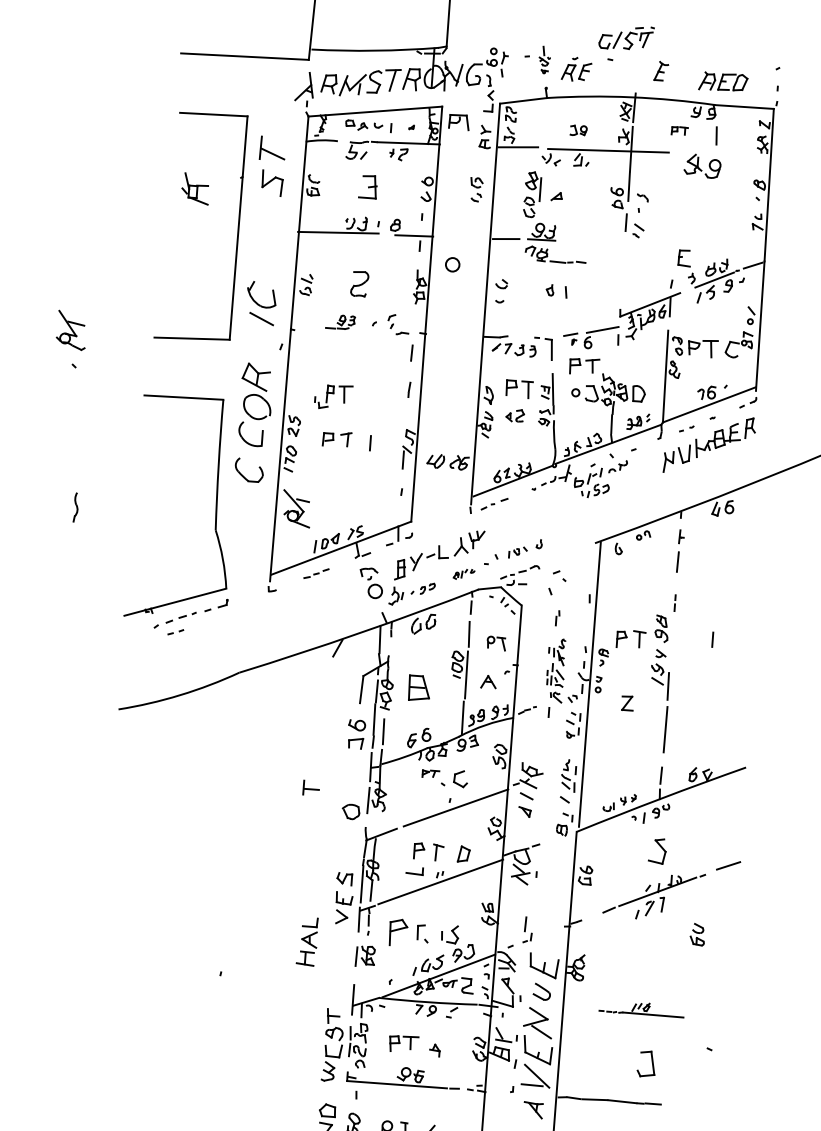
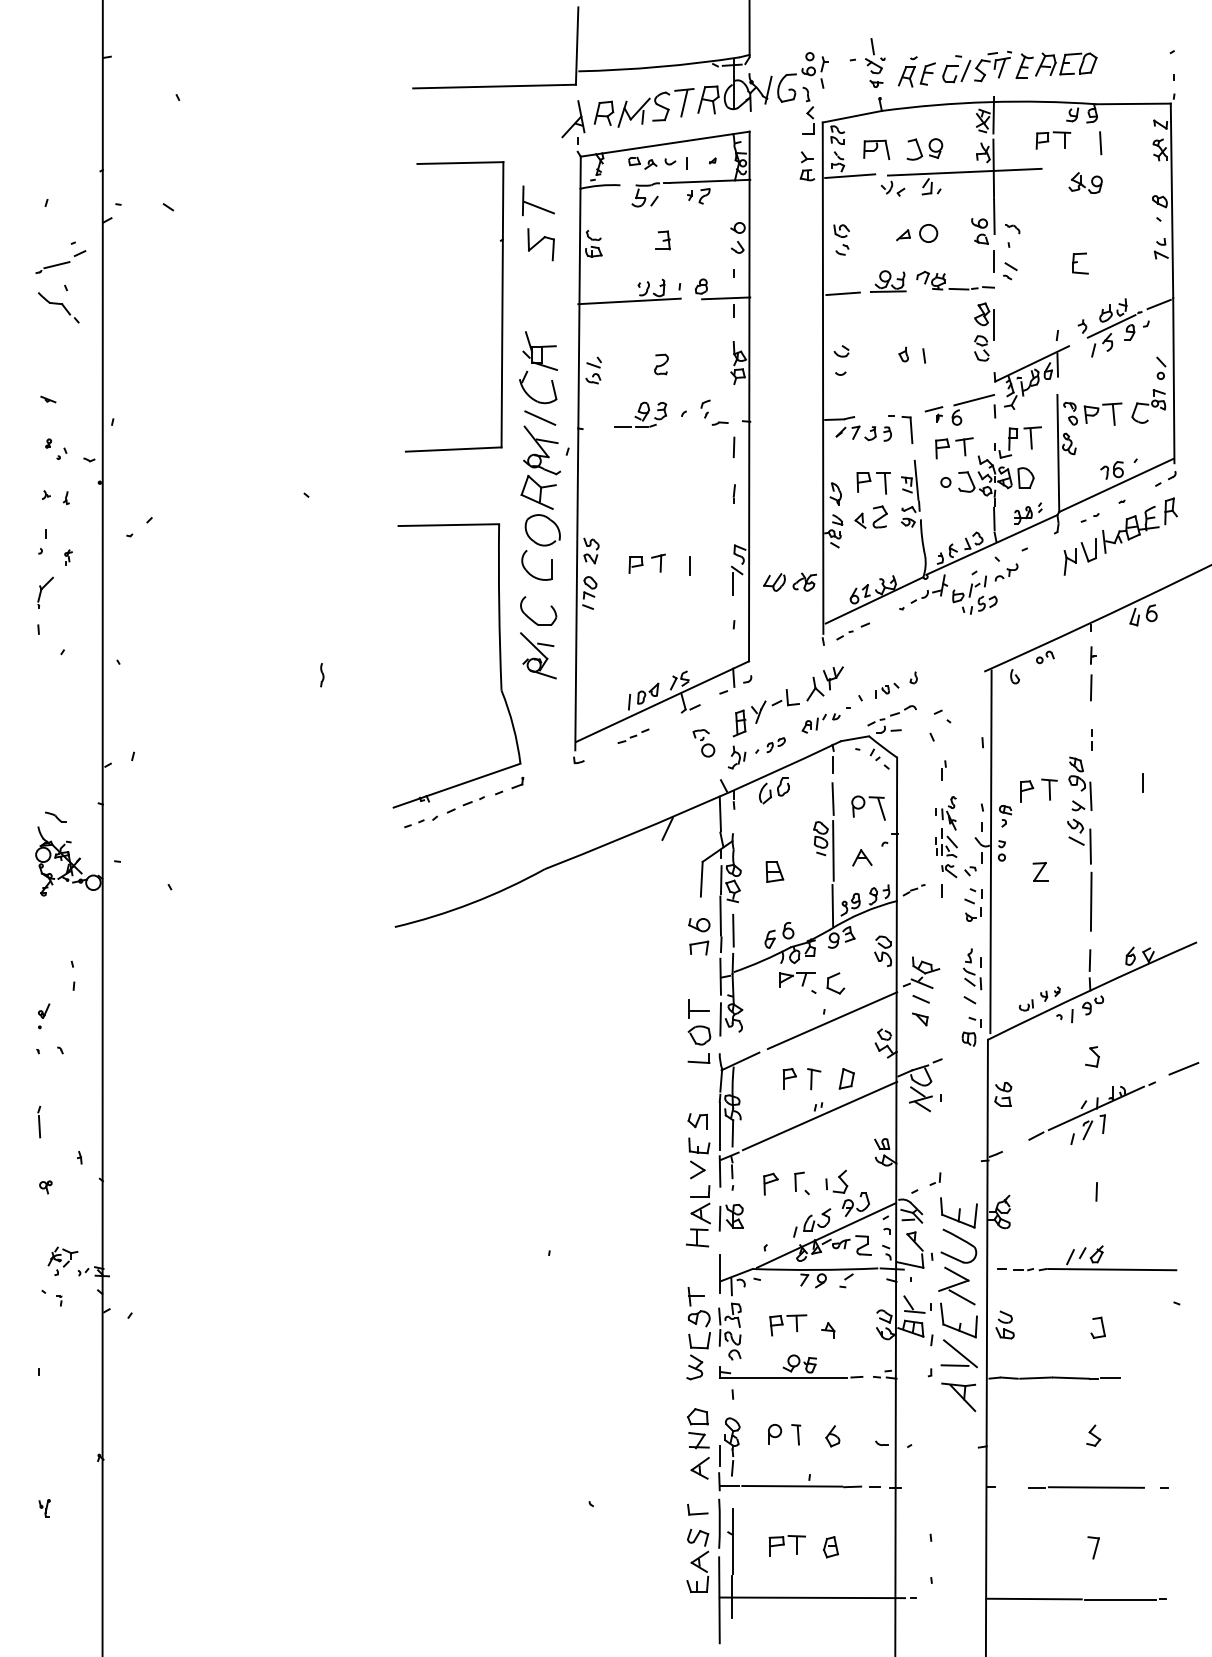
part: (626, 37) -> (976, 66), moved
part: (544, 59) -> (875, 62), size x1.43
part: (723, 82) -> (1066, 64), moved
part: (459, 121) -> (876, 149), moved
part: (578, 130) -> (924, 149), size x1.67
part: (679, 131) -> (1053, 140), size x1.67
part: (702, 165) -> (1085, 182), size x0.71
part: (367, 186) -> (662, 240), size x0.62
part: (195, 188) -> (539, 350), moved
part: (476, 189) -> (841, 239), moved
part: (532, 194) -> (984, 331), moved
part: (684, 258) -> (1080, 263), moved
part: (555, 261) -> (955, 288), moved
circle: (452, 264) -> (928, 233), moved
part: (359, 284) -> (661, 364), size x0.62
part: (340, 321) -> (640, 414), size x1.43
part: (71, 330) -> (541, 450), moved
part: (333, 397) -> (1017, 442), moved
part: (514, 415) -> (870, 516), size x1.43
part: (76, 508) -> (322, 675), size x0.62
part: (296, 508) -> (538, 655), moved
part: (463, 574) -> (820, 723), size x1.43
part: (370, 583) -> (703, 743), size x0.71
part: (175, 632) -> (414, 823), moved
part: (496, 643) -> (868, 807), size x1.43
line: (671, 647) -> (1090, 796), added
part: (419, 687) -> (774, 871), size x0.62
part: (430, 773) -> (797, 979), size x1.67
part: (310, 787) -> (698, 1008), moved
part: (657, 850) -> (1092, 1056), size x0.62
part: (414, 870) -> (698, 1058), moved
line: (525, 923) -> (1096, 1191), moved
part: (398, 931) -> (770, 1183), size x0.62
part: (697, 934) -> (1004, 1324), moved
part: (307, 941) -> (698, 1216), moved
part: (541, 991) -> (958, 1245), size x1.67
part: (642, 1008) -> (1087, 1258), size x1.67
part: (645, 1063) -> (1097, 1327), size x0.62
part: (533, 1109) -> (958, 1396), size x1.43

